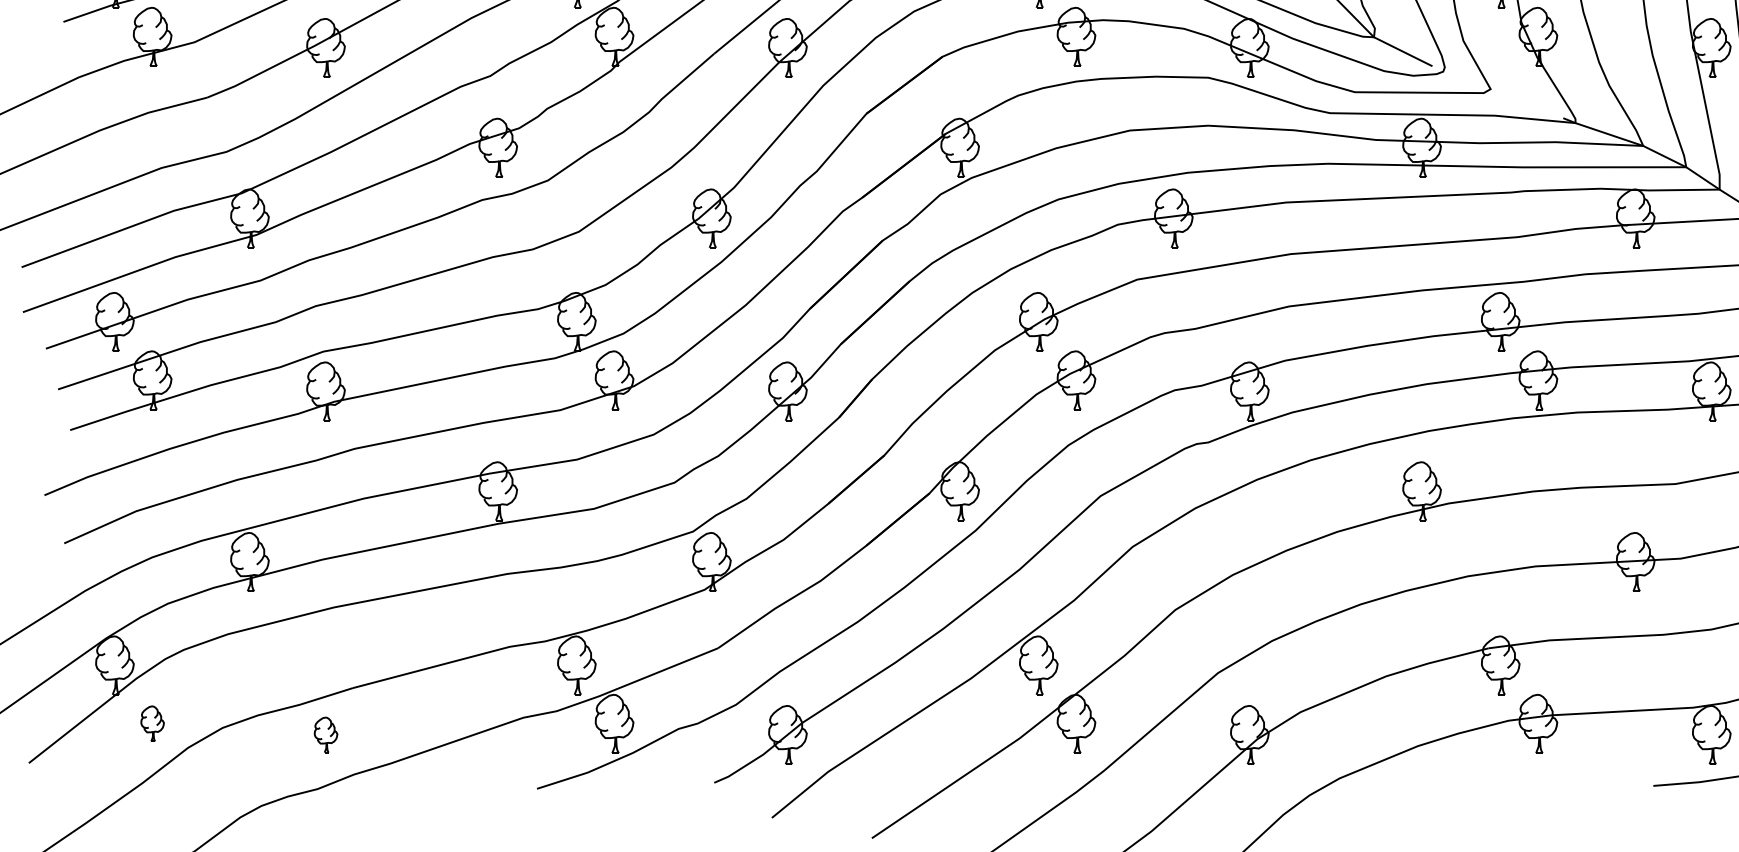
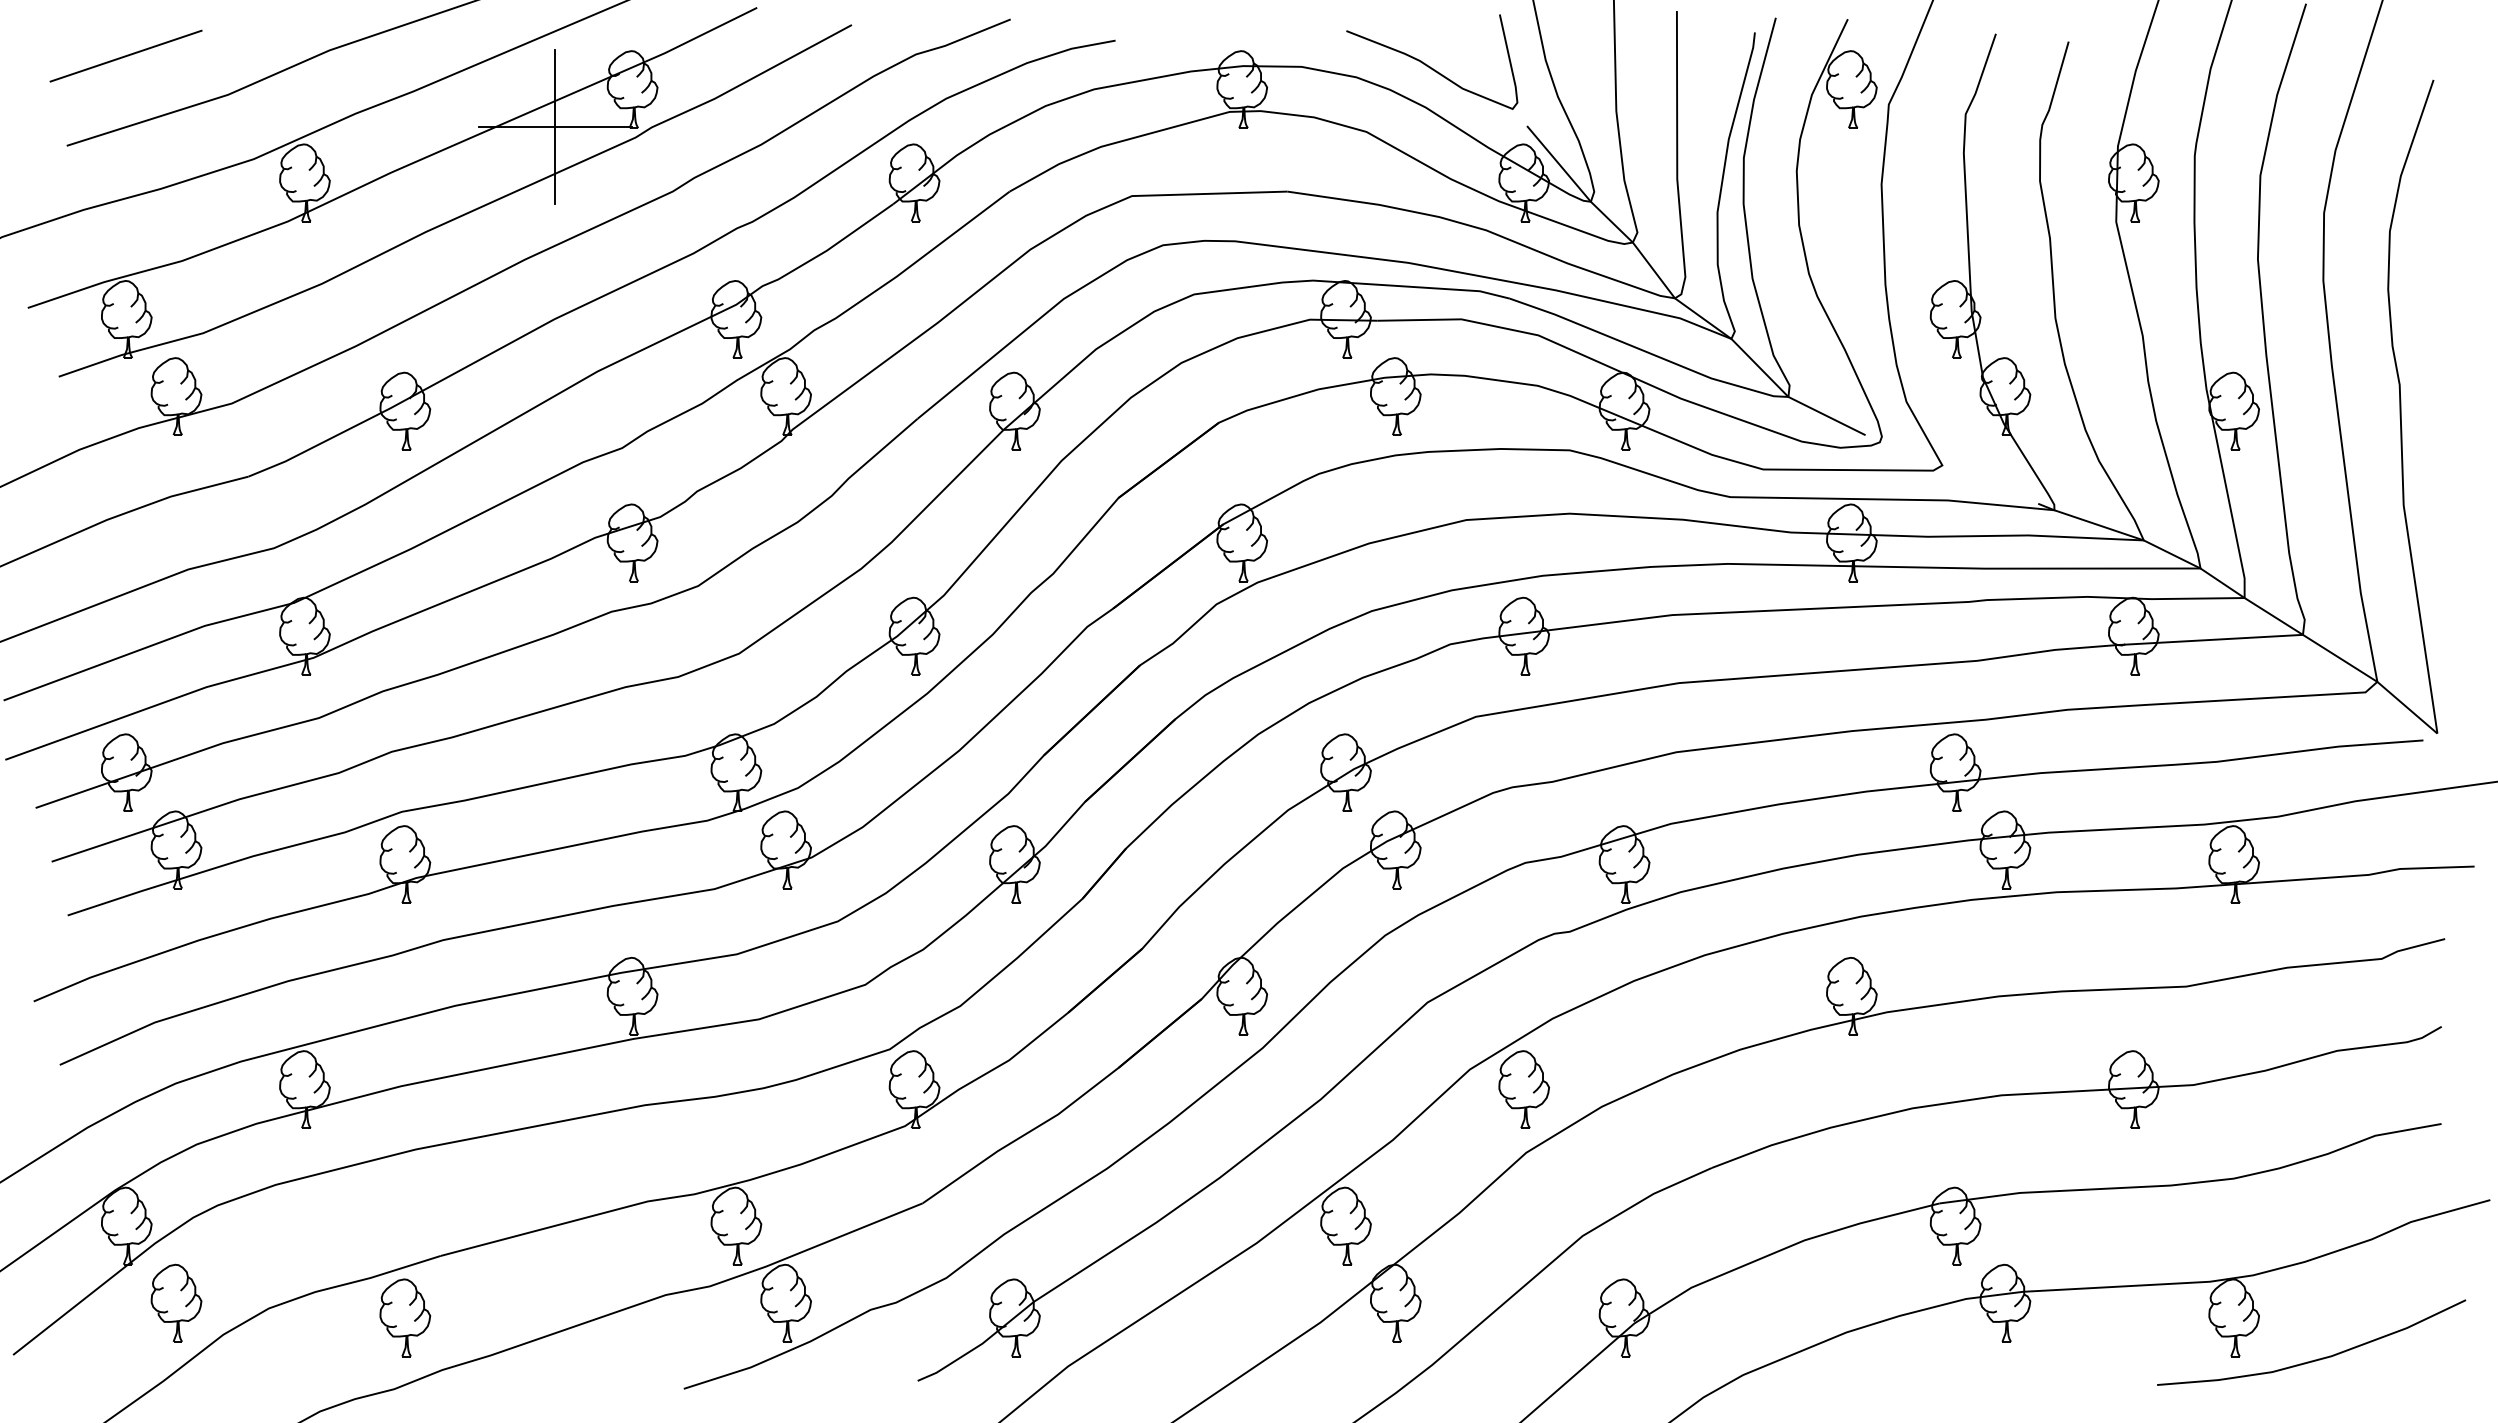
part: (1173, 562) -> (1523, 1089), added
part: (152, 723) -> (176, 1302), size x1.67
part: (326, 734) -> (405, 1317), size x1.67

